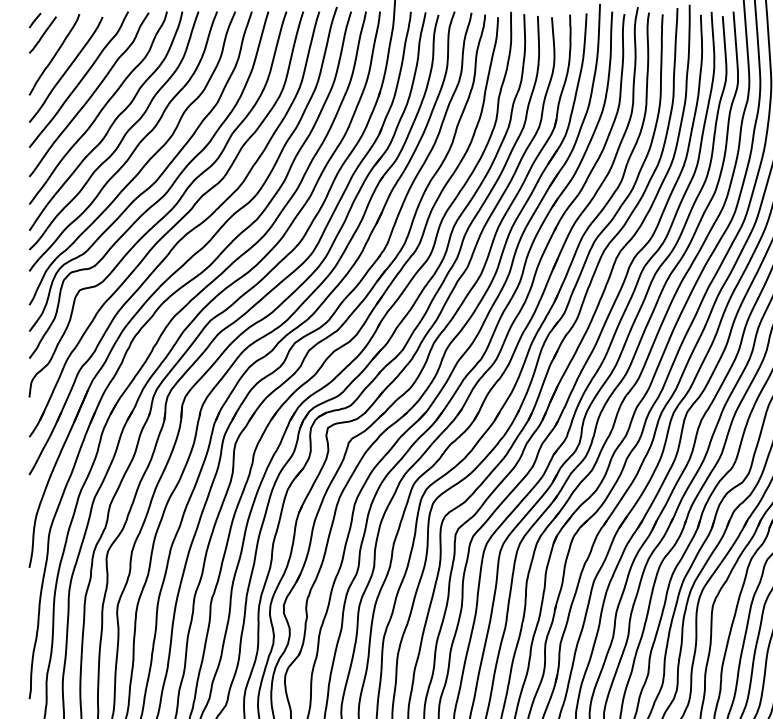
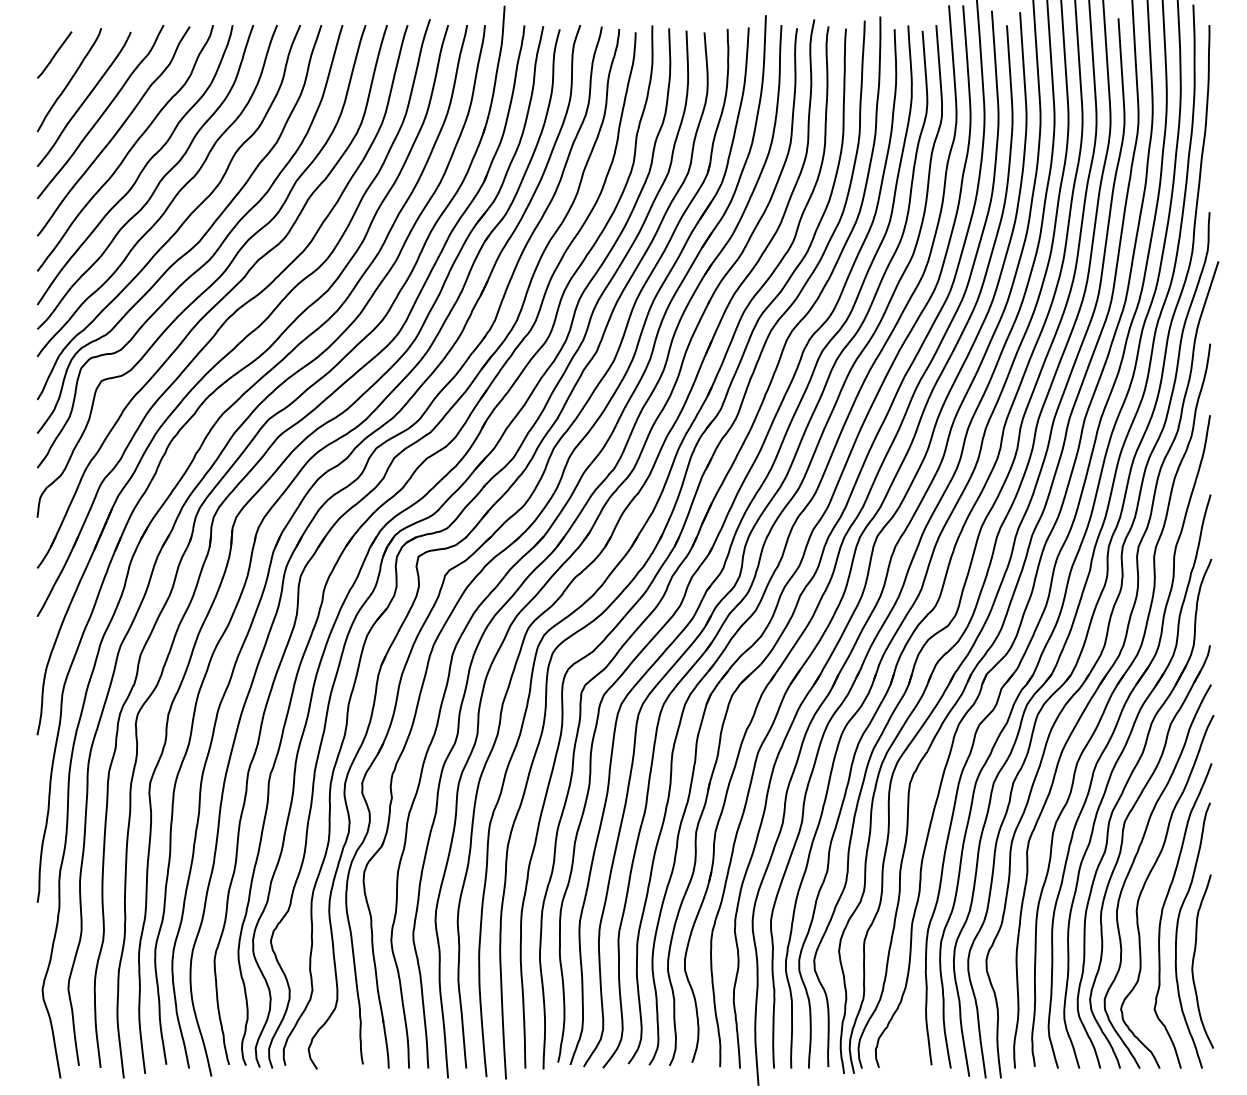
line: (34, 20) -> (44, 36), removed

